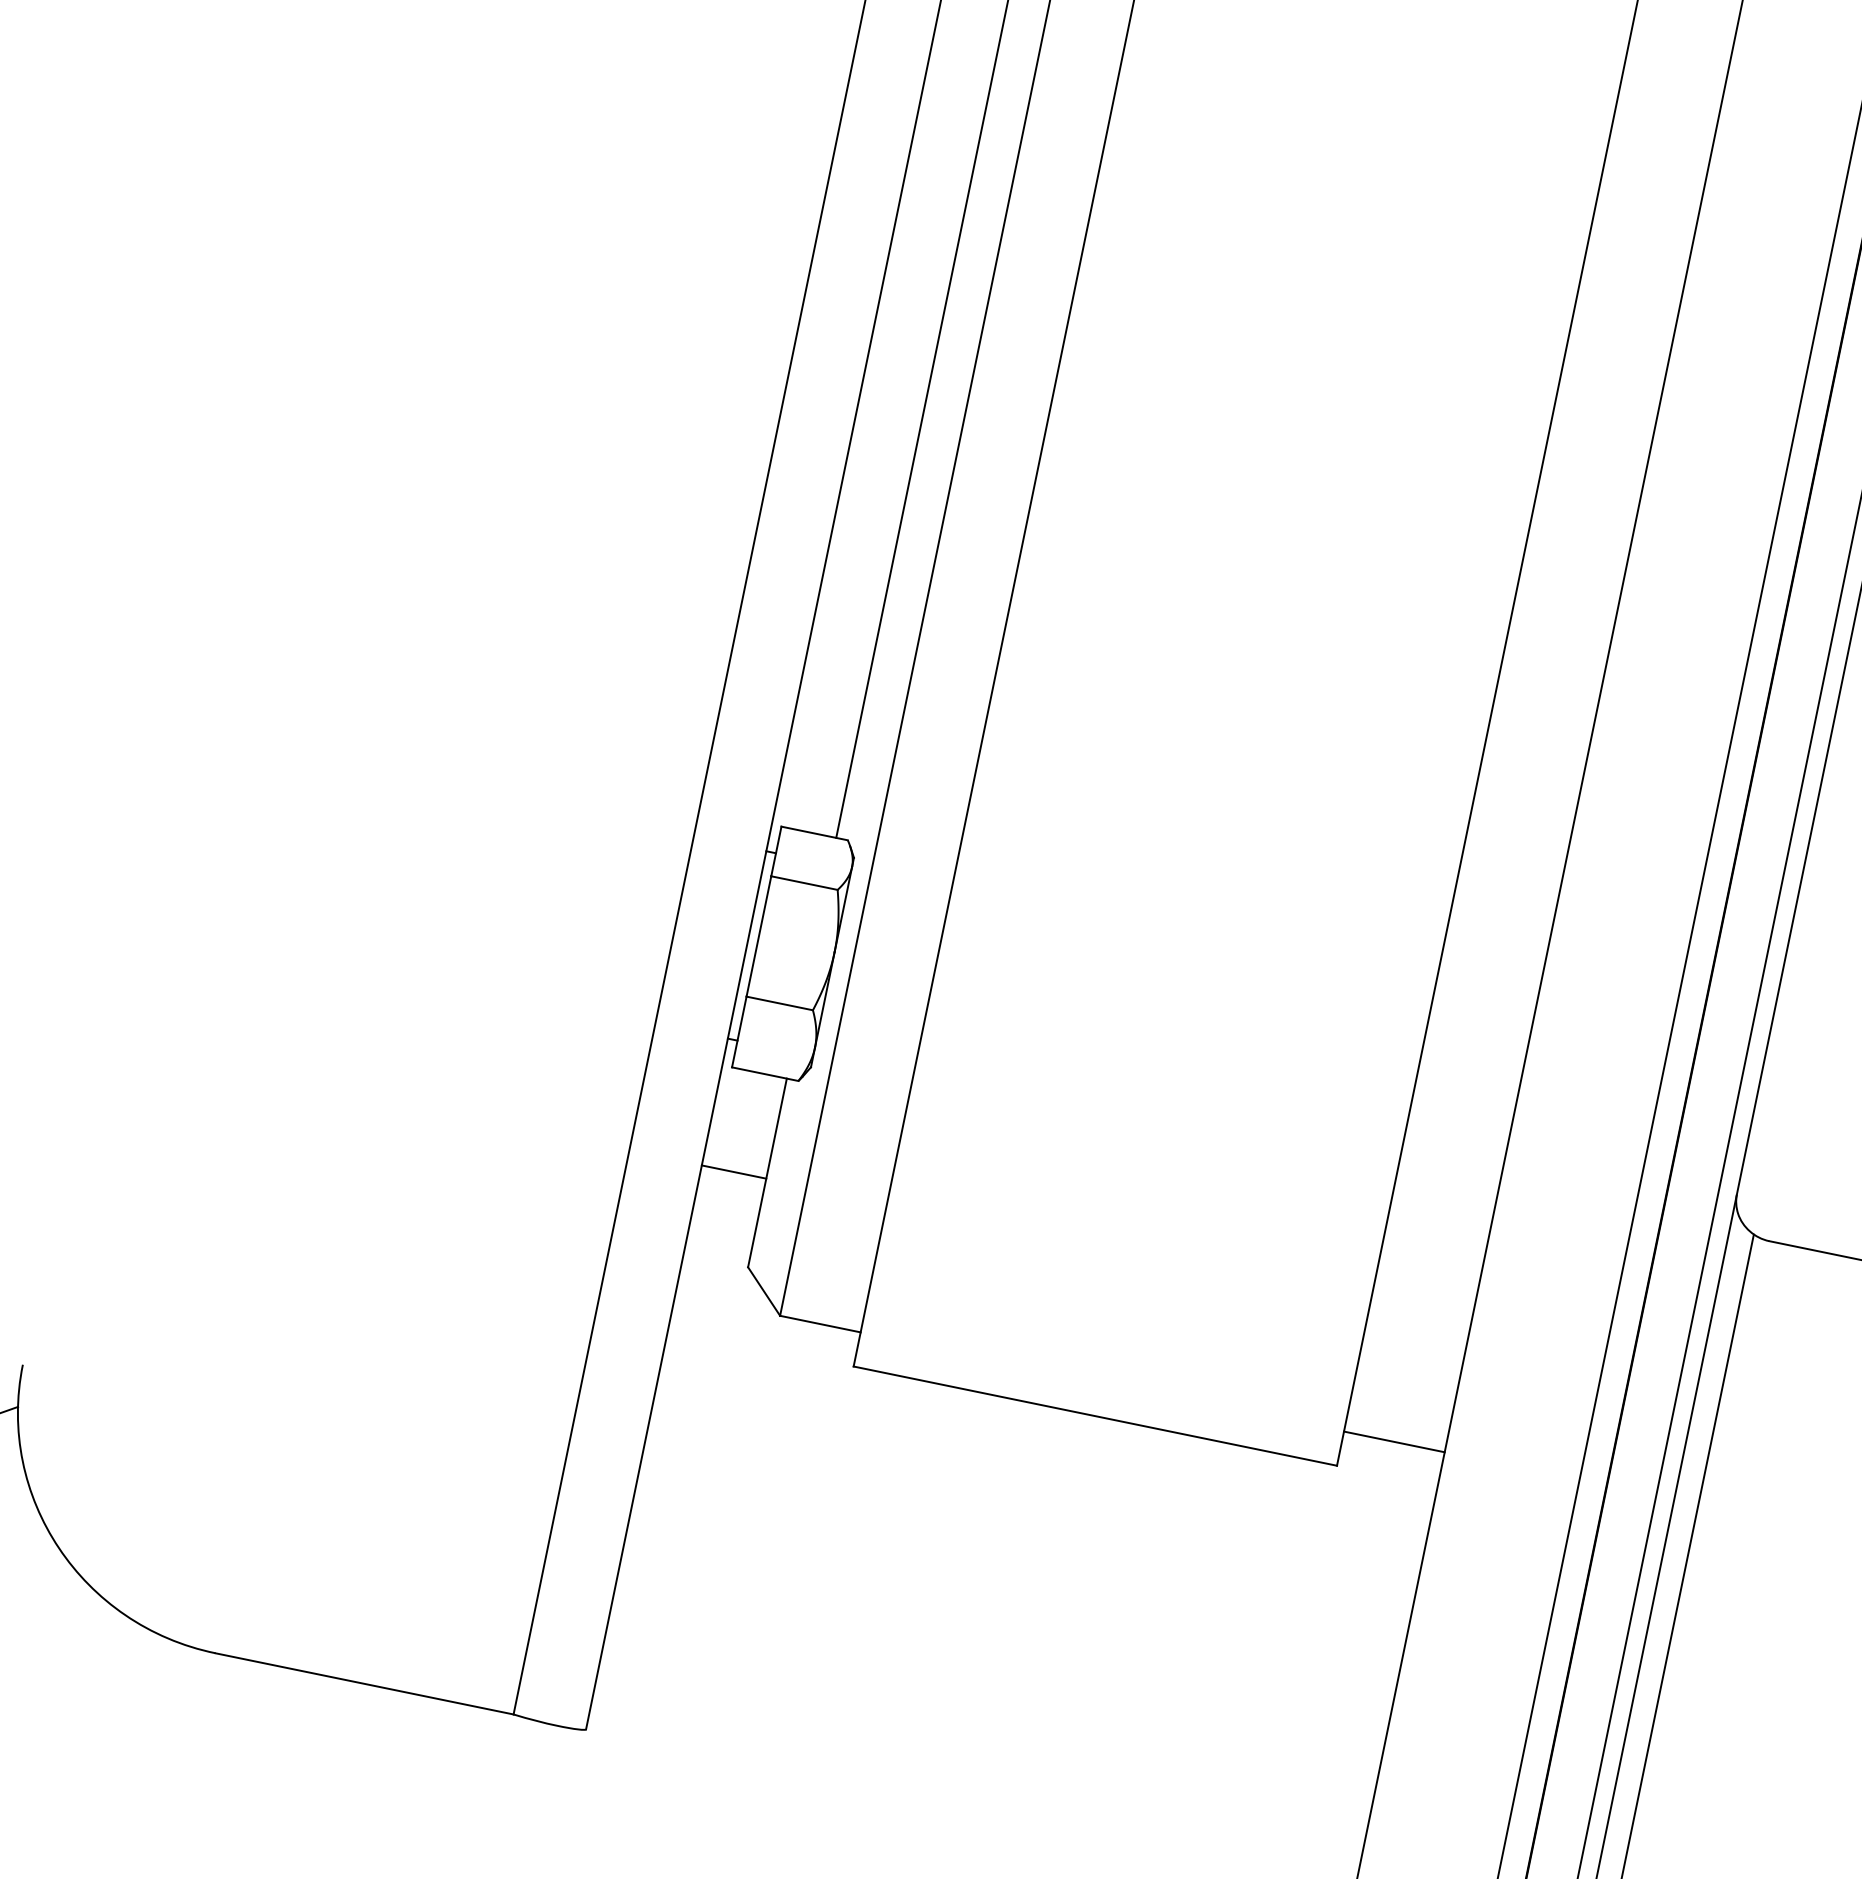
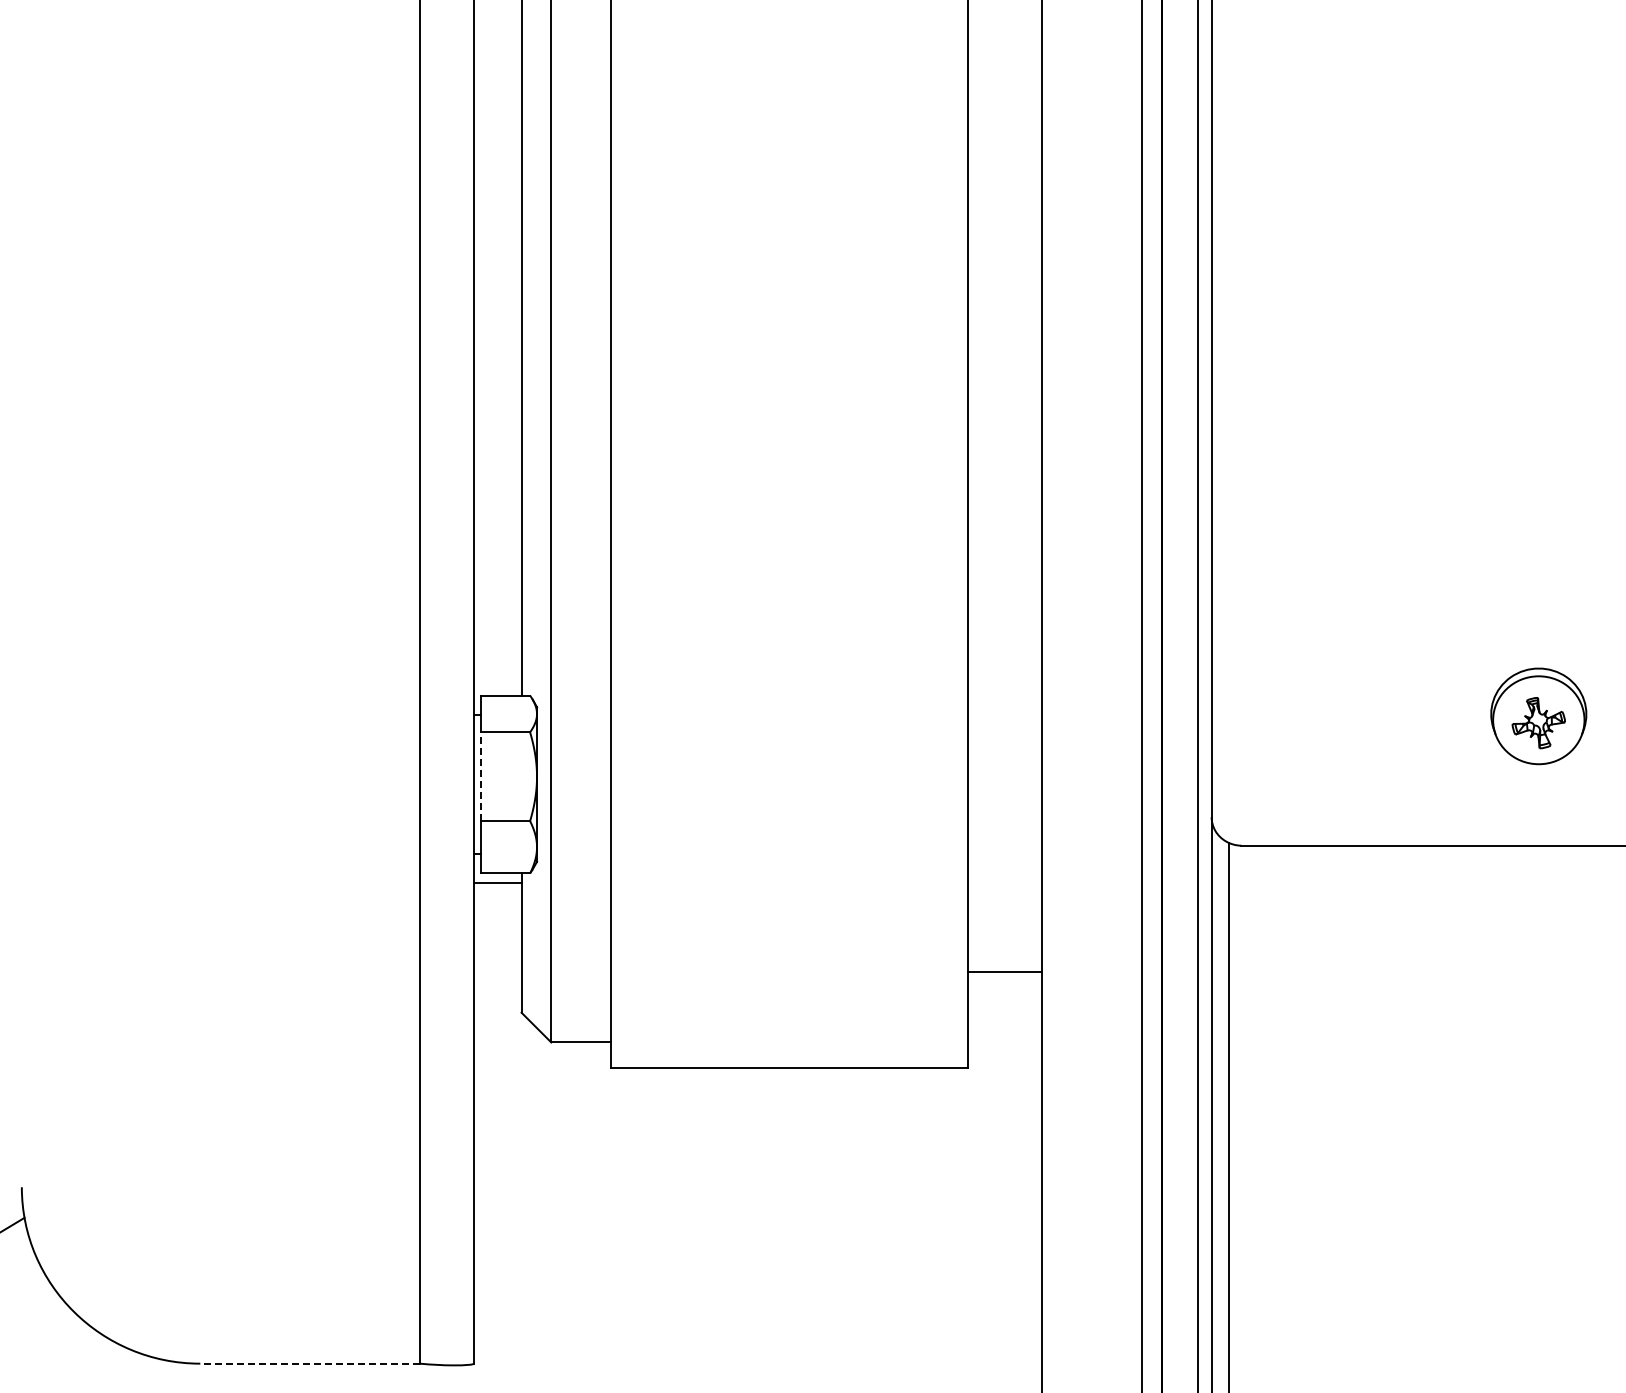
line: (759, 936) -> (481, 776), solid -> dashed
line: (733, 1172) -> (497, 883), moved
line: (1393, 1441) -> (1004, 972), moved
line: (363, 1683) -> (309, 1363), solid -> dashed

